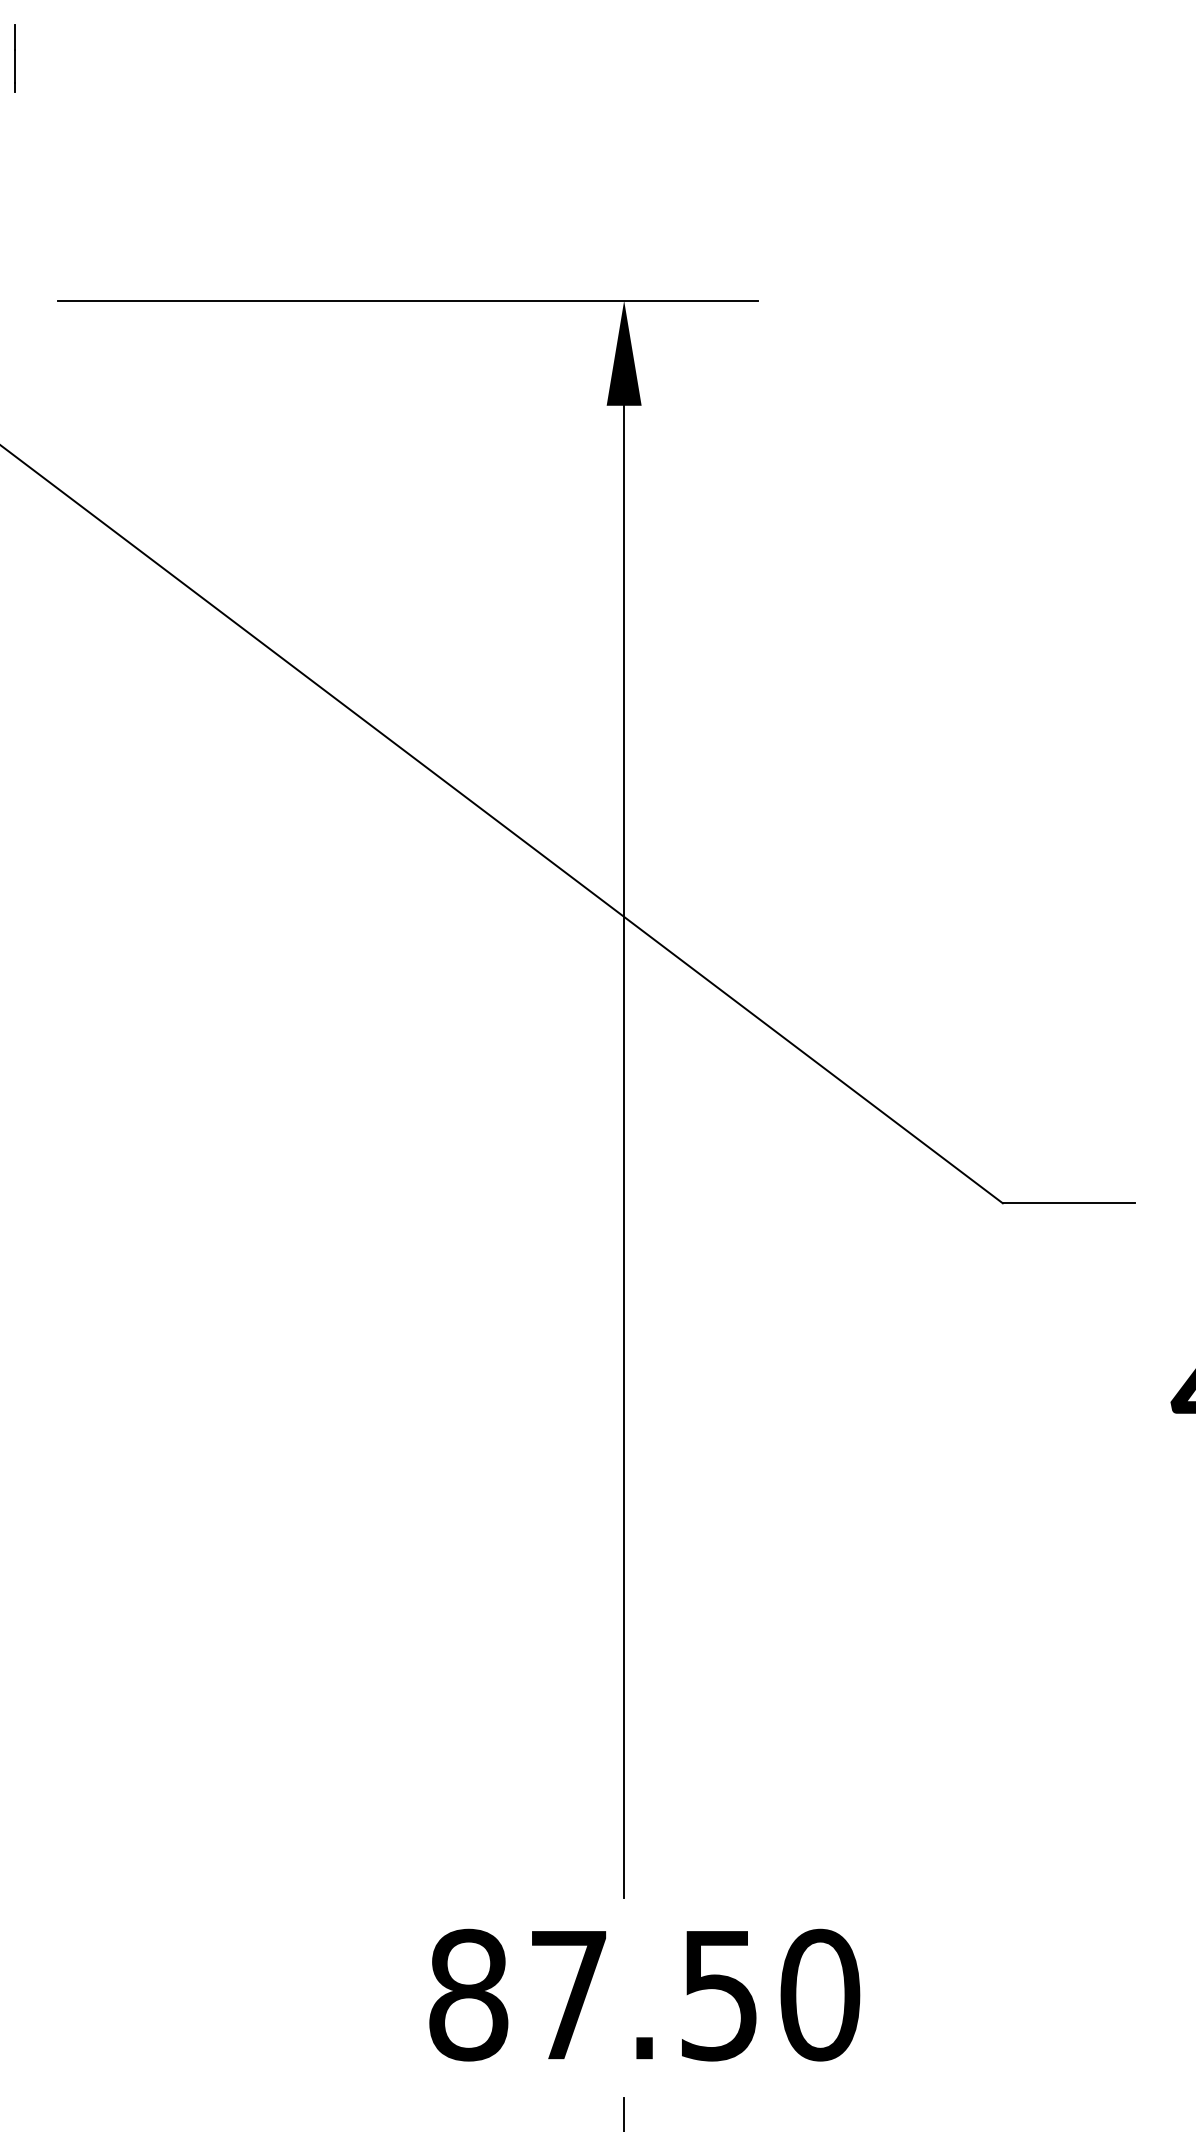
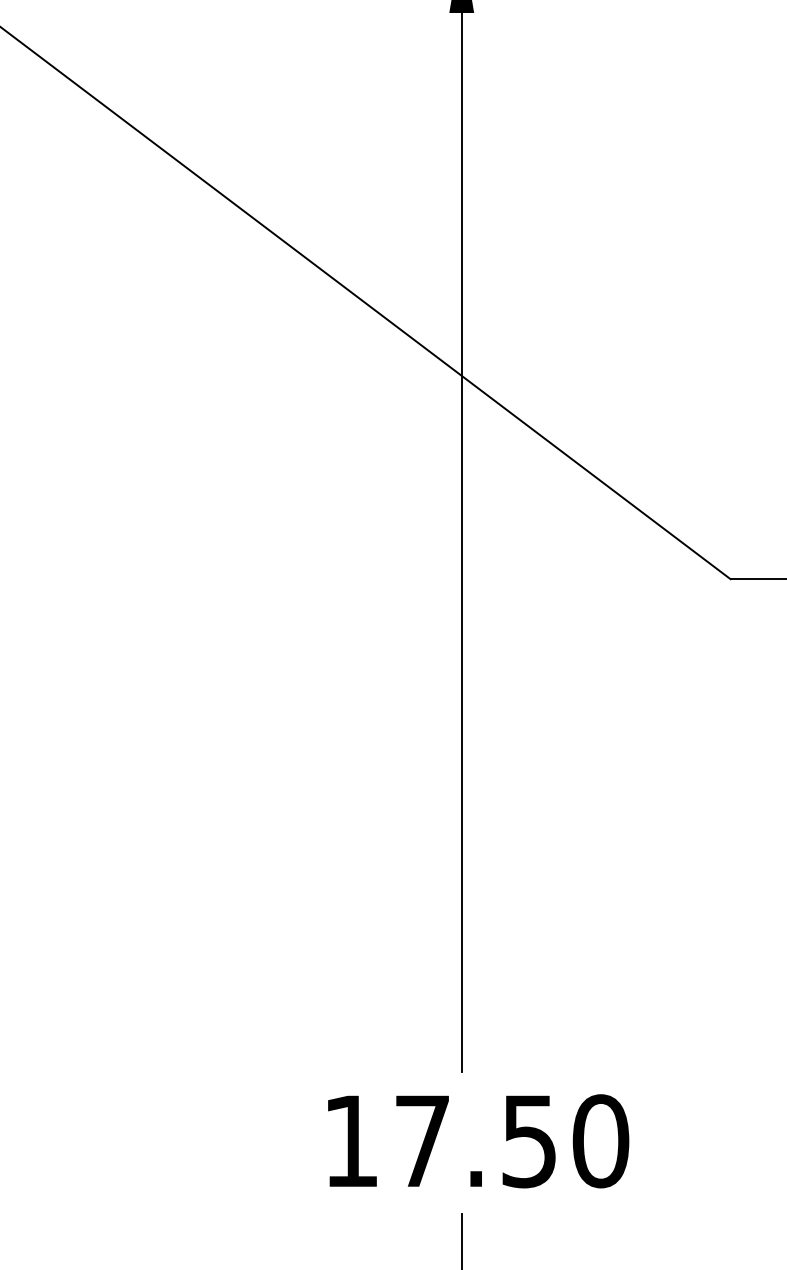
text: (468, 1994) -> (351, 1140), 87.50 -> 17.50

